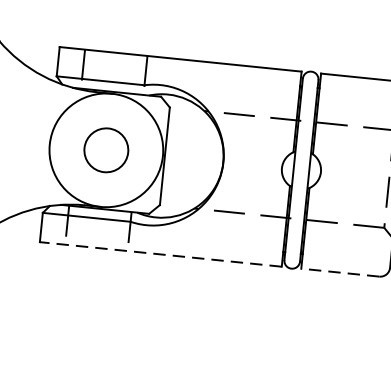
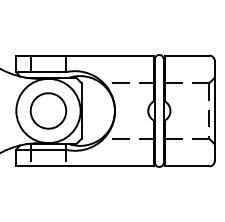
circle: (106, 149) -> (48, 110), size x1.43
line: (161, 254) -> (85, 166), dashed -> solid
line: (339, 272) -> (186, 166), dashed -> solid

